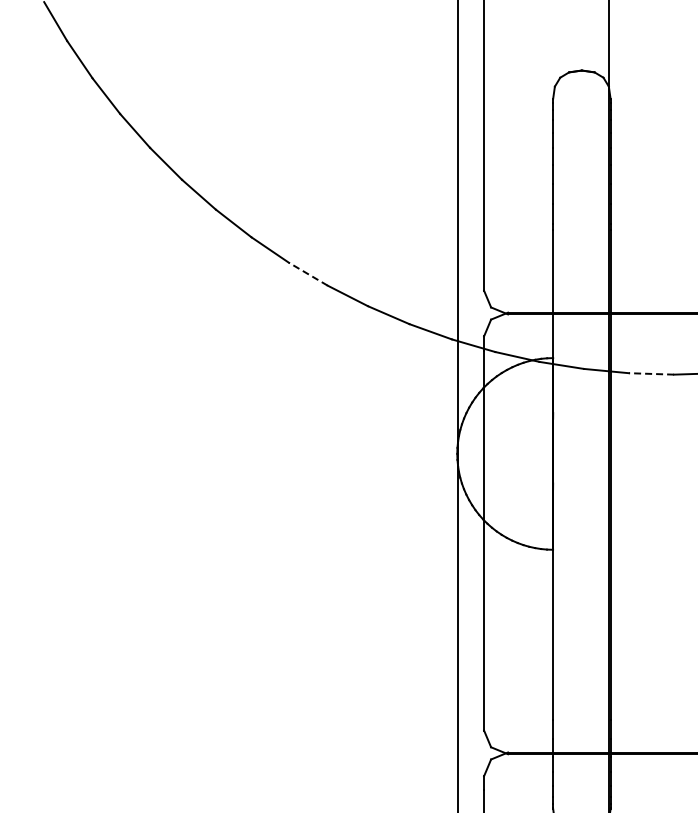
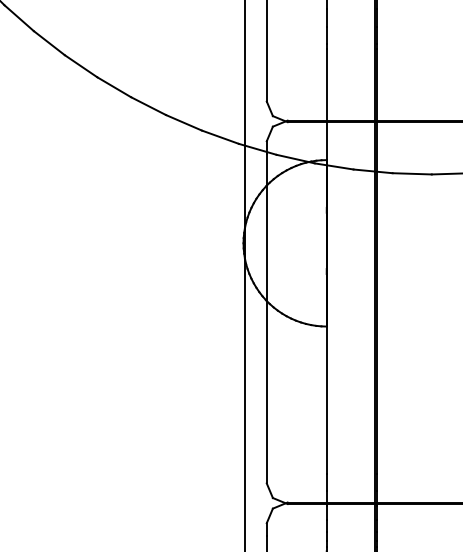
line: (308, 274) -> (114, 87), dashed -> solid
line: (651, 373) -> (412, 173), dashed -> solid

